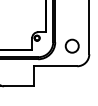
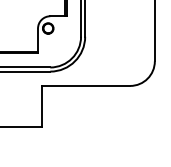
circle: (71, 45) -> (118, 43), removed

